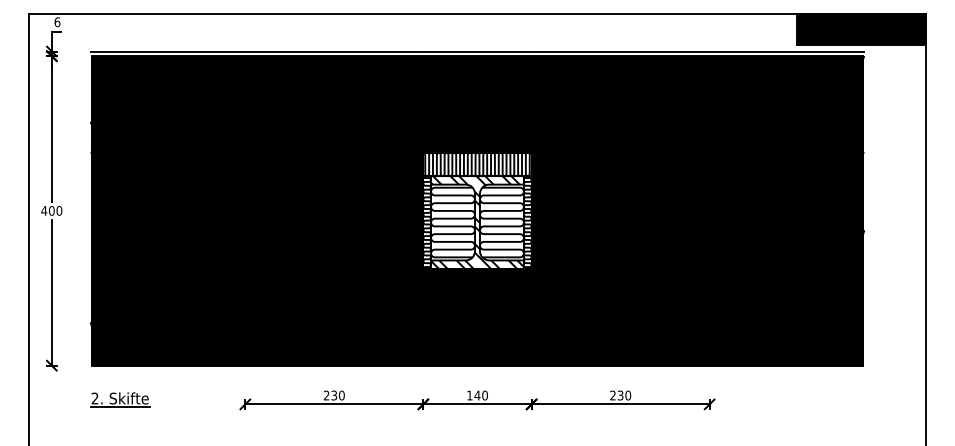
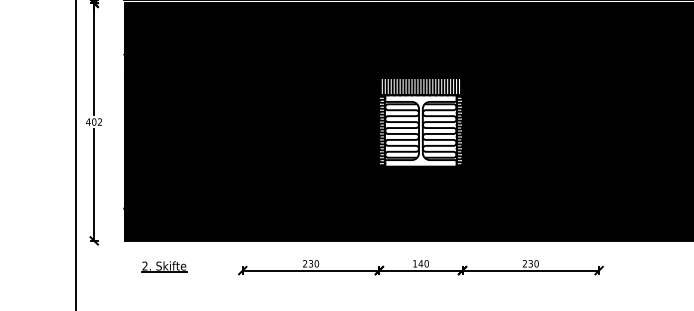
text: (59, 210) -> (100, 121), 400 -> 402
hatch: (477, 222) -> (420, 130), removed
part: (120, 399) -> (164, 266), moved

